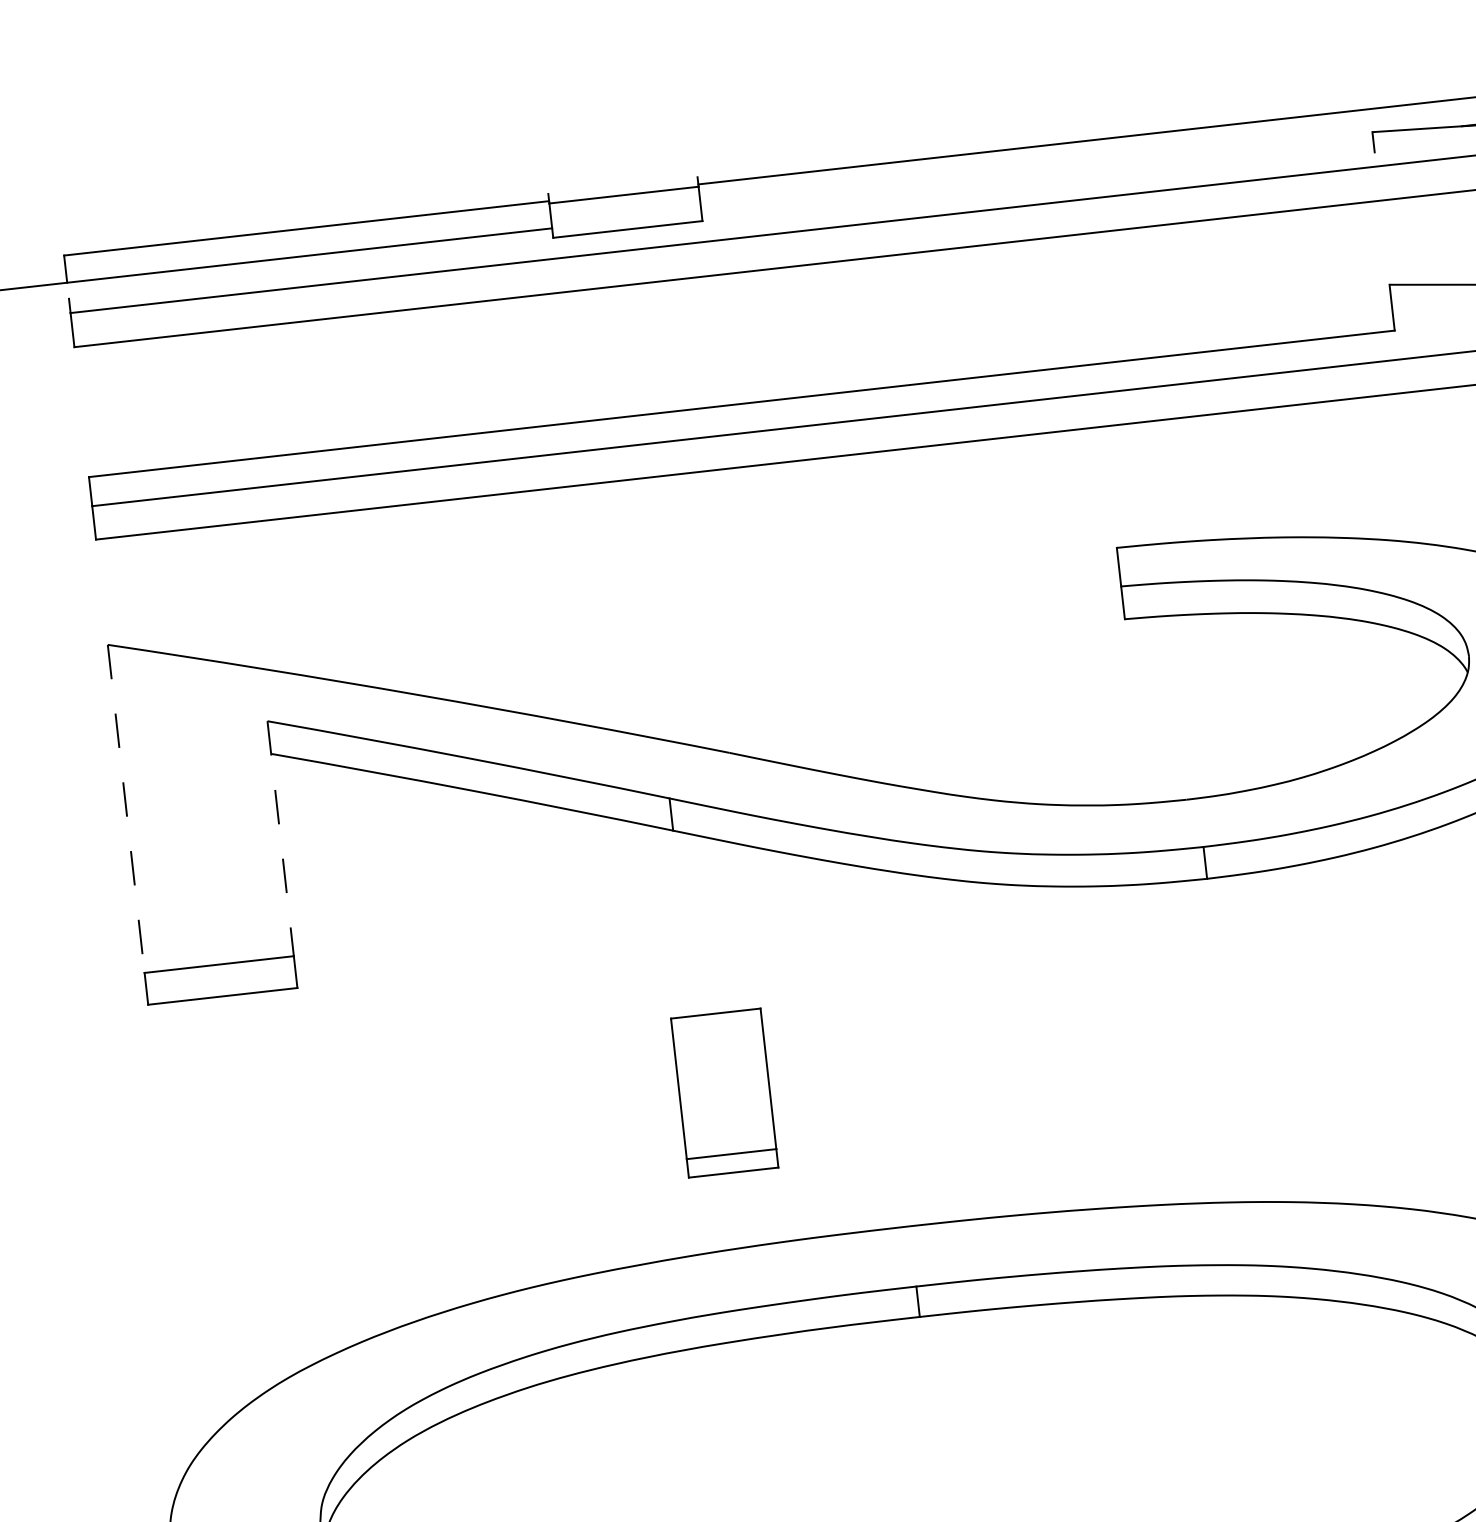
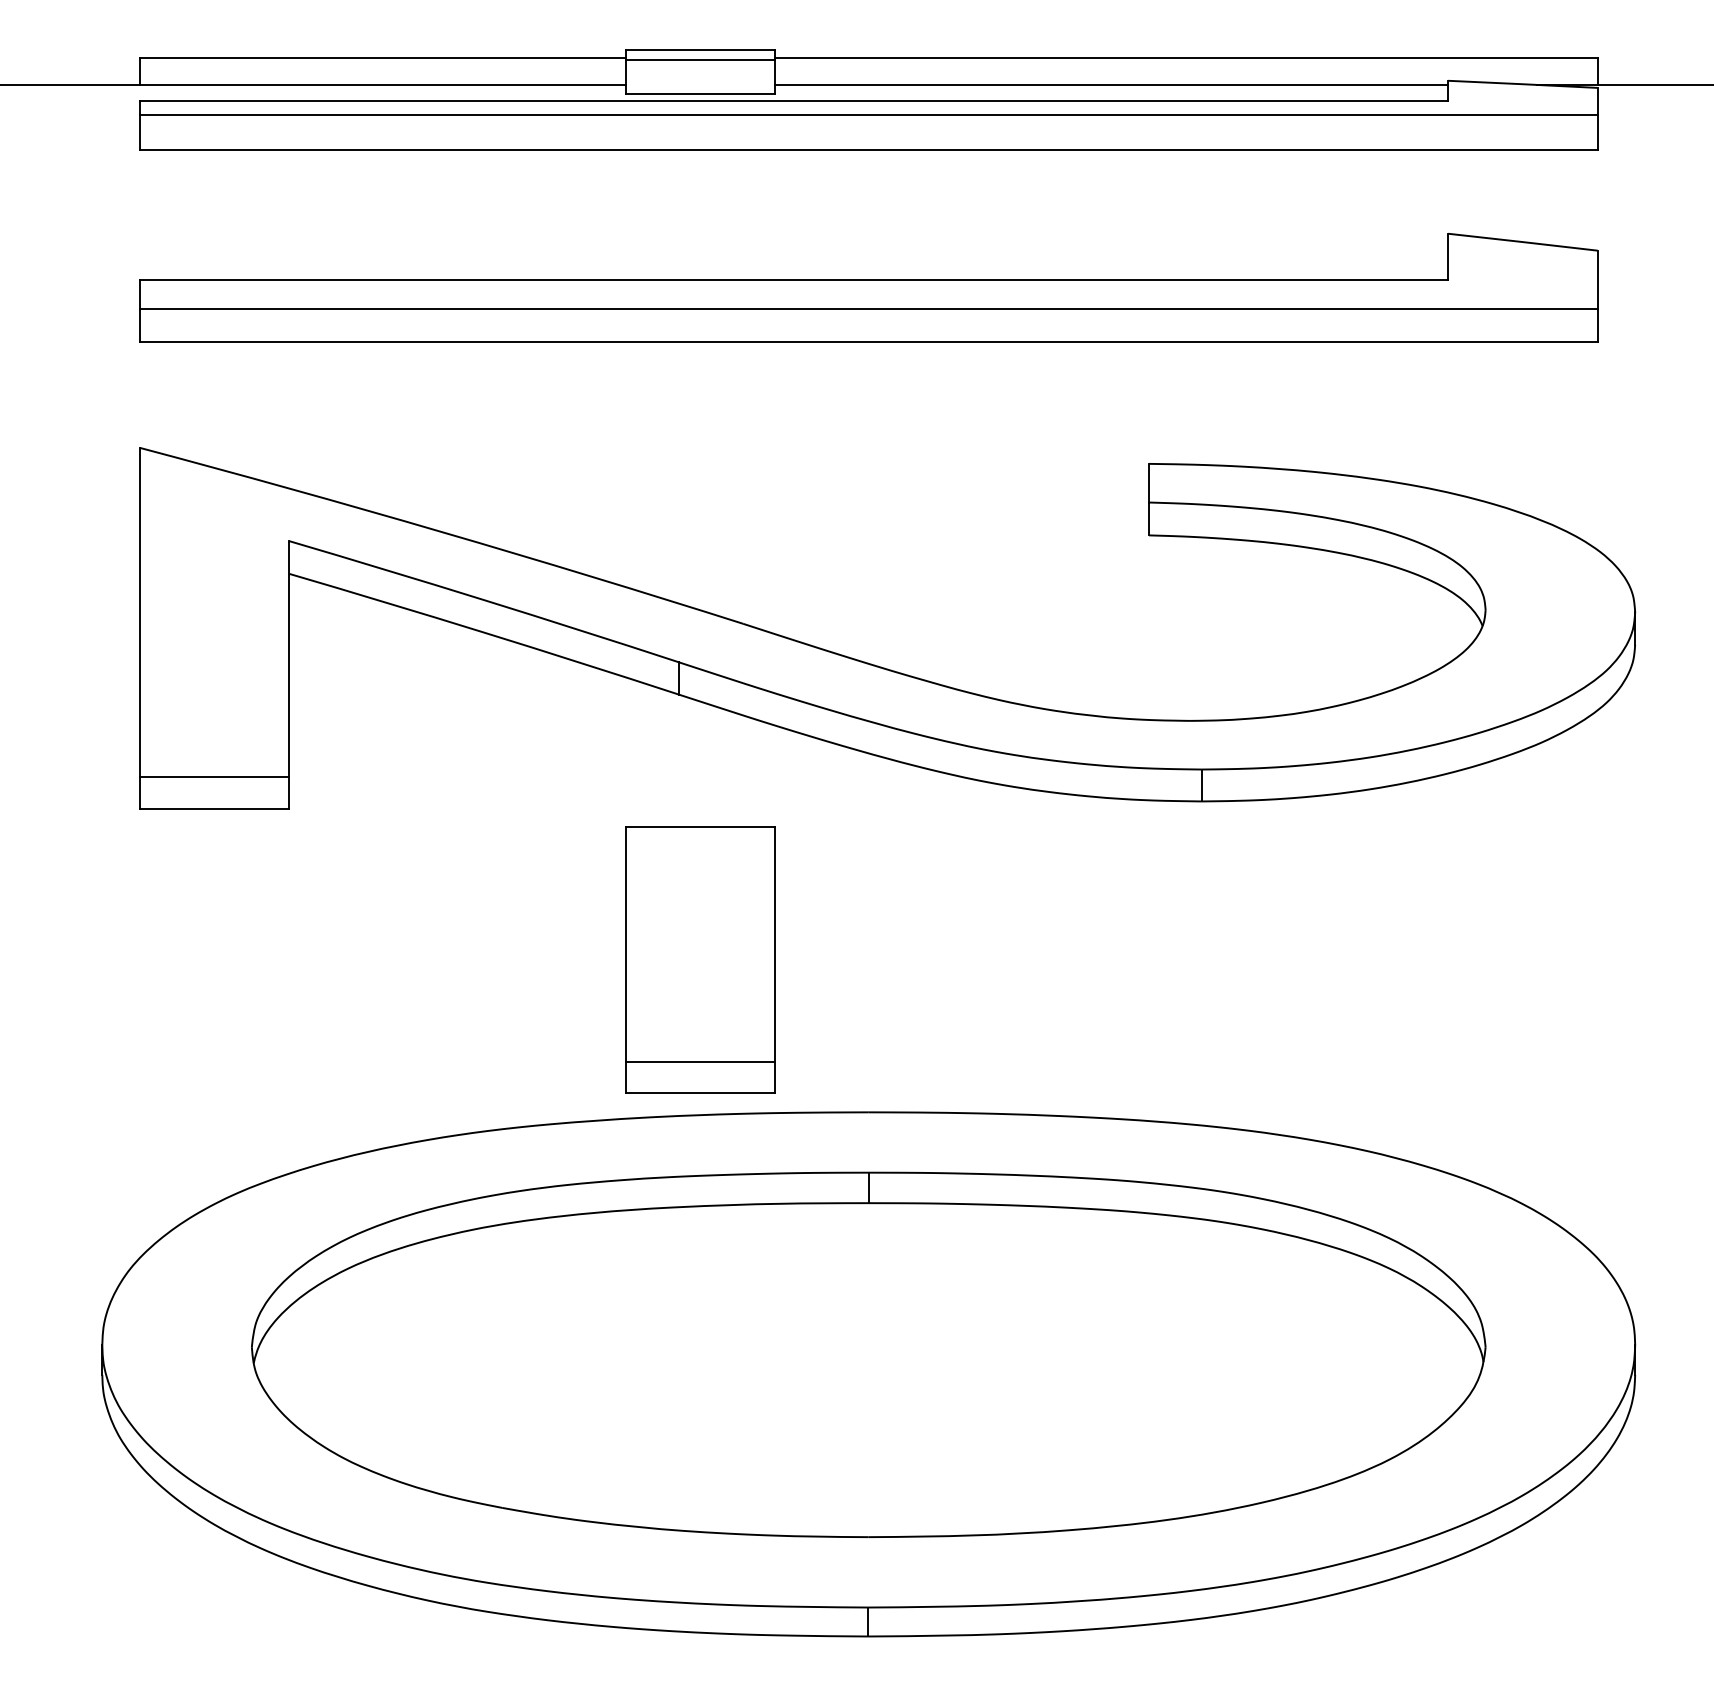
line: (1036, 173) -> (1111, 84), added
line: (622, 185) -> (700, 50), added
line: (721, 226) -> (793, 101), added
line: (126, 809) -> (139, 612), dashed -> solid
line: (280, 838) -> (289, 658), dashed -> solid
part: (724, 1092) -> (700, 959), size x1.67

